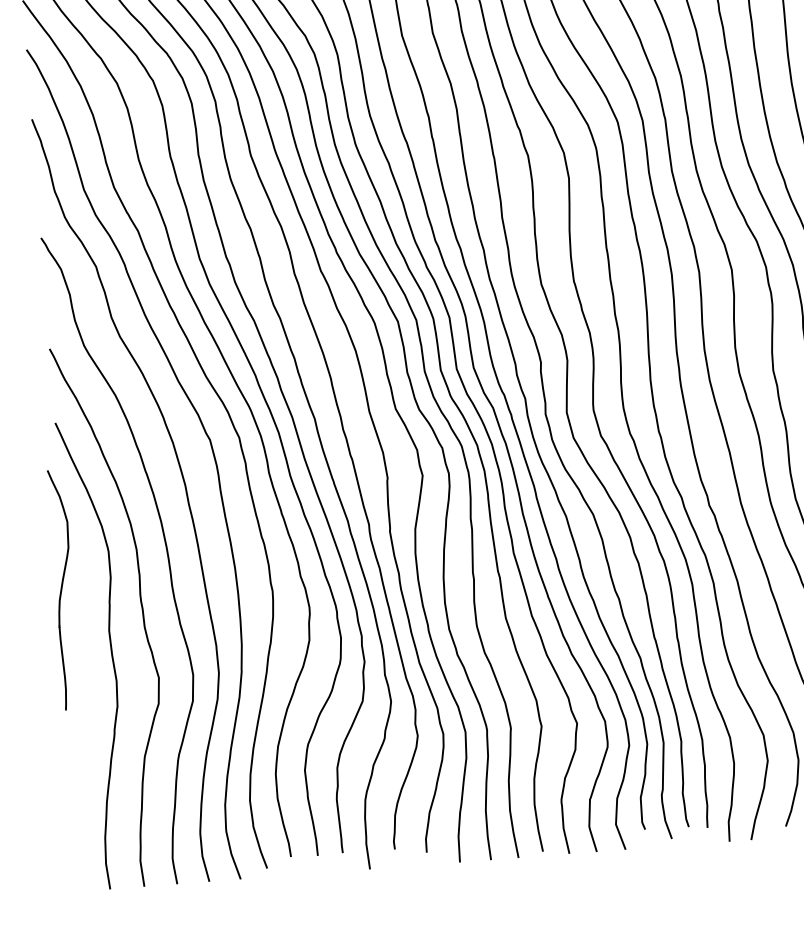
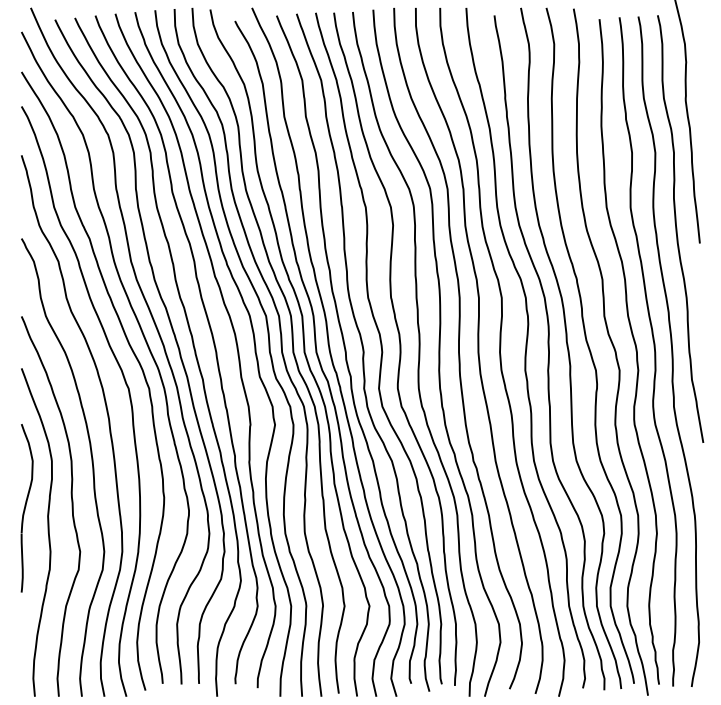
part: (63, 590) -> (26, 508), moved

